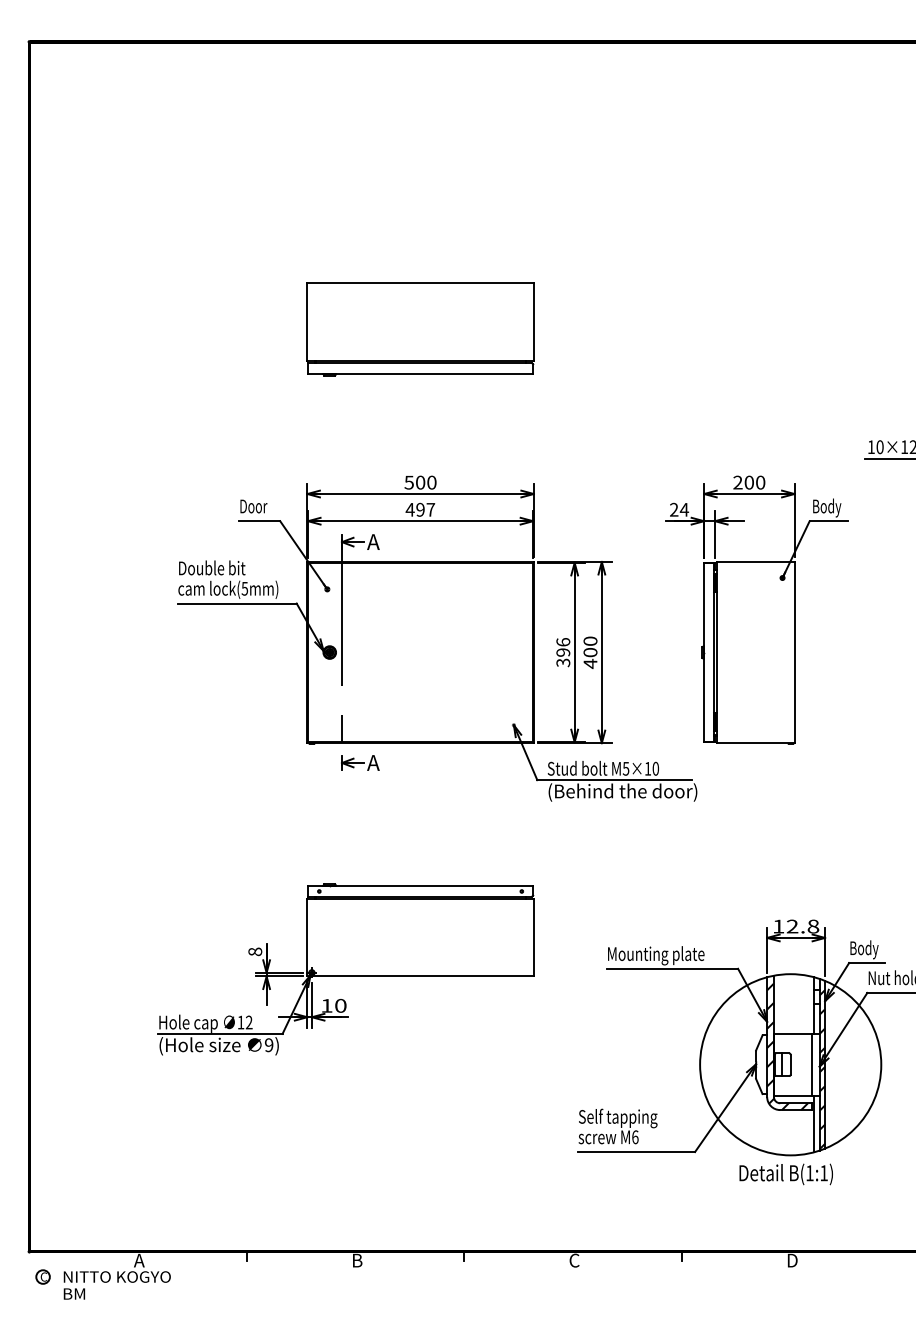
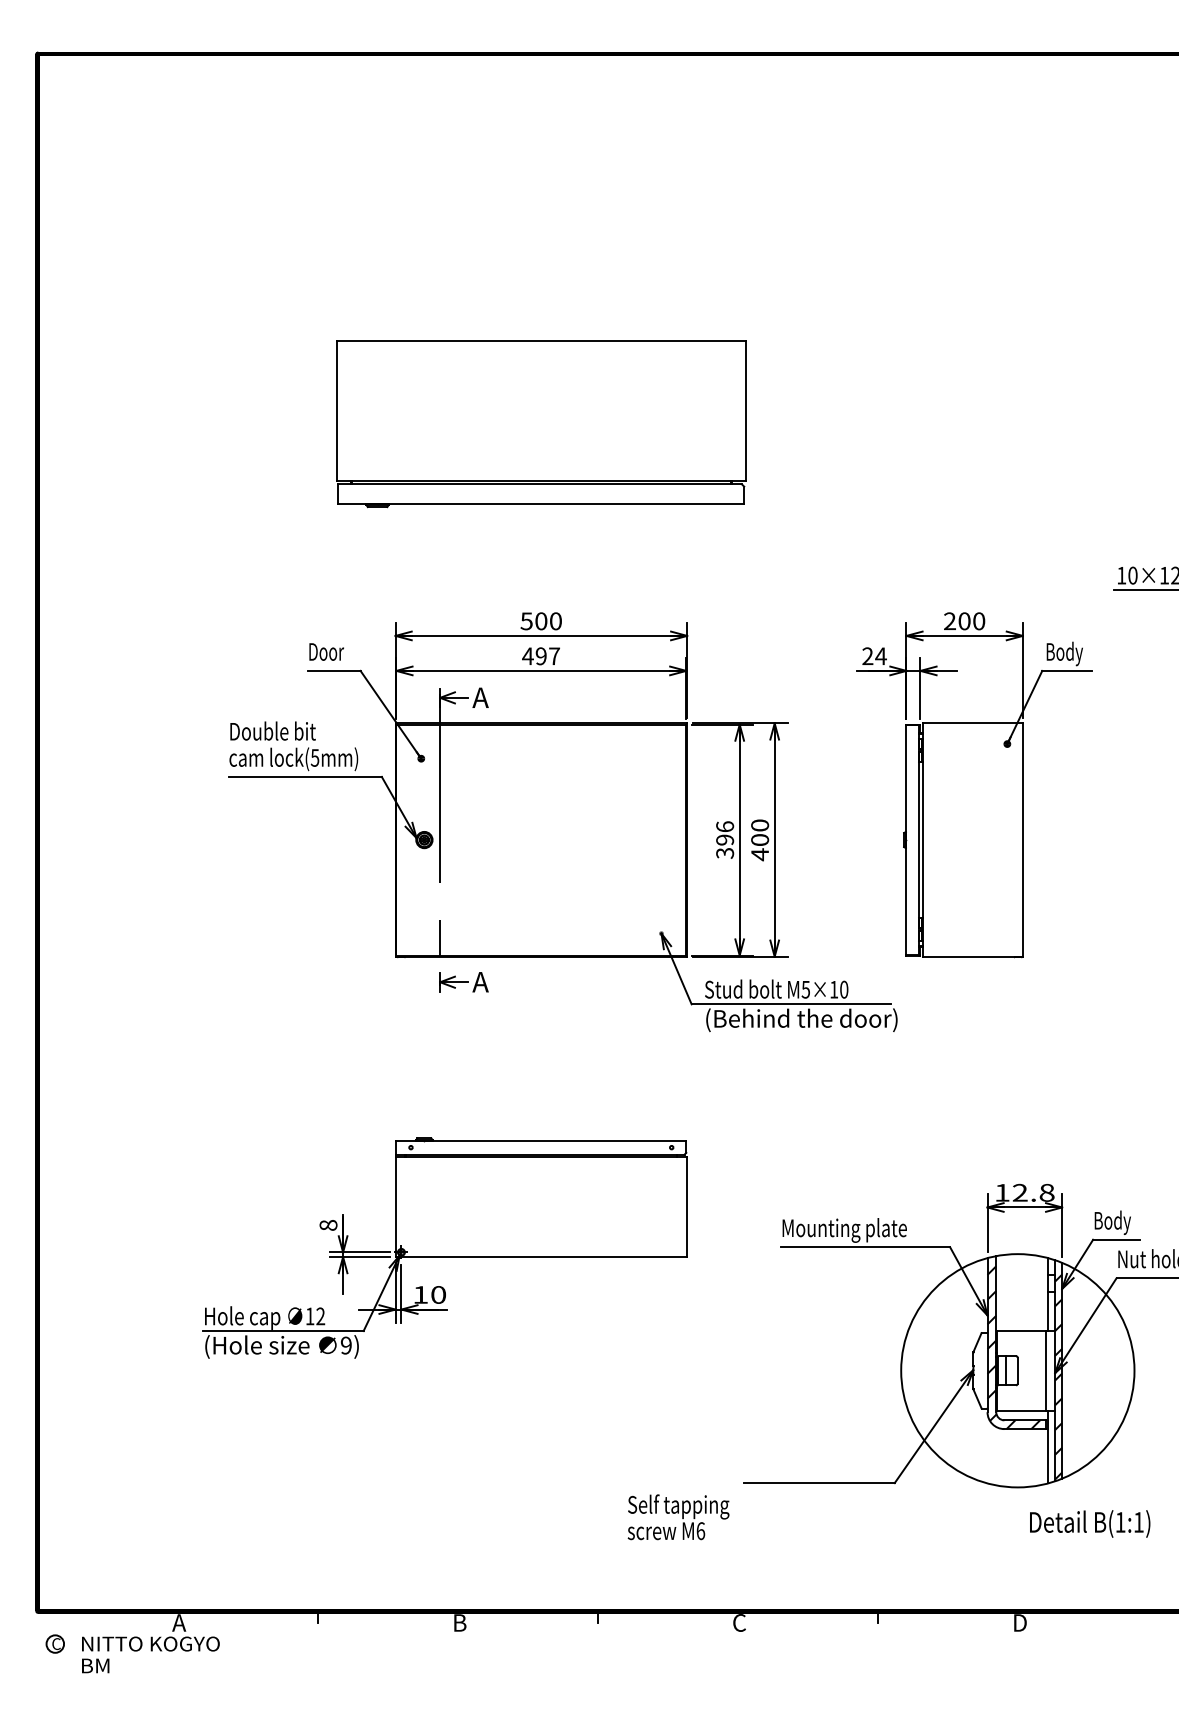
part: (420, 329) -> (541, 424), size x1.4
text: (618, 1126) -> (678, 1517), moved
text: (786, 1174) -> (1090, 1523), moved

